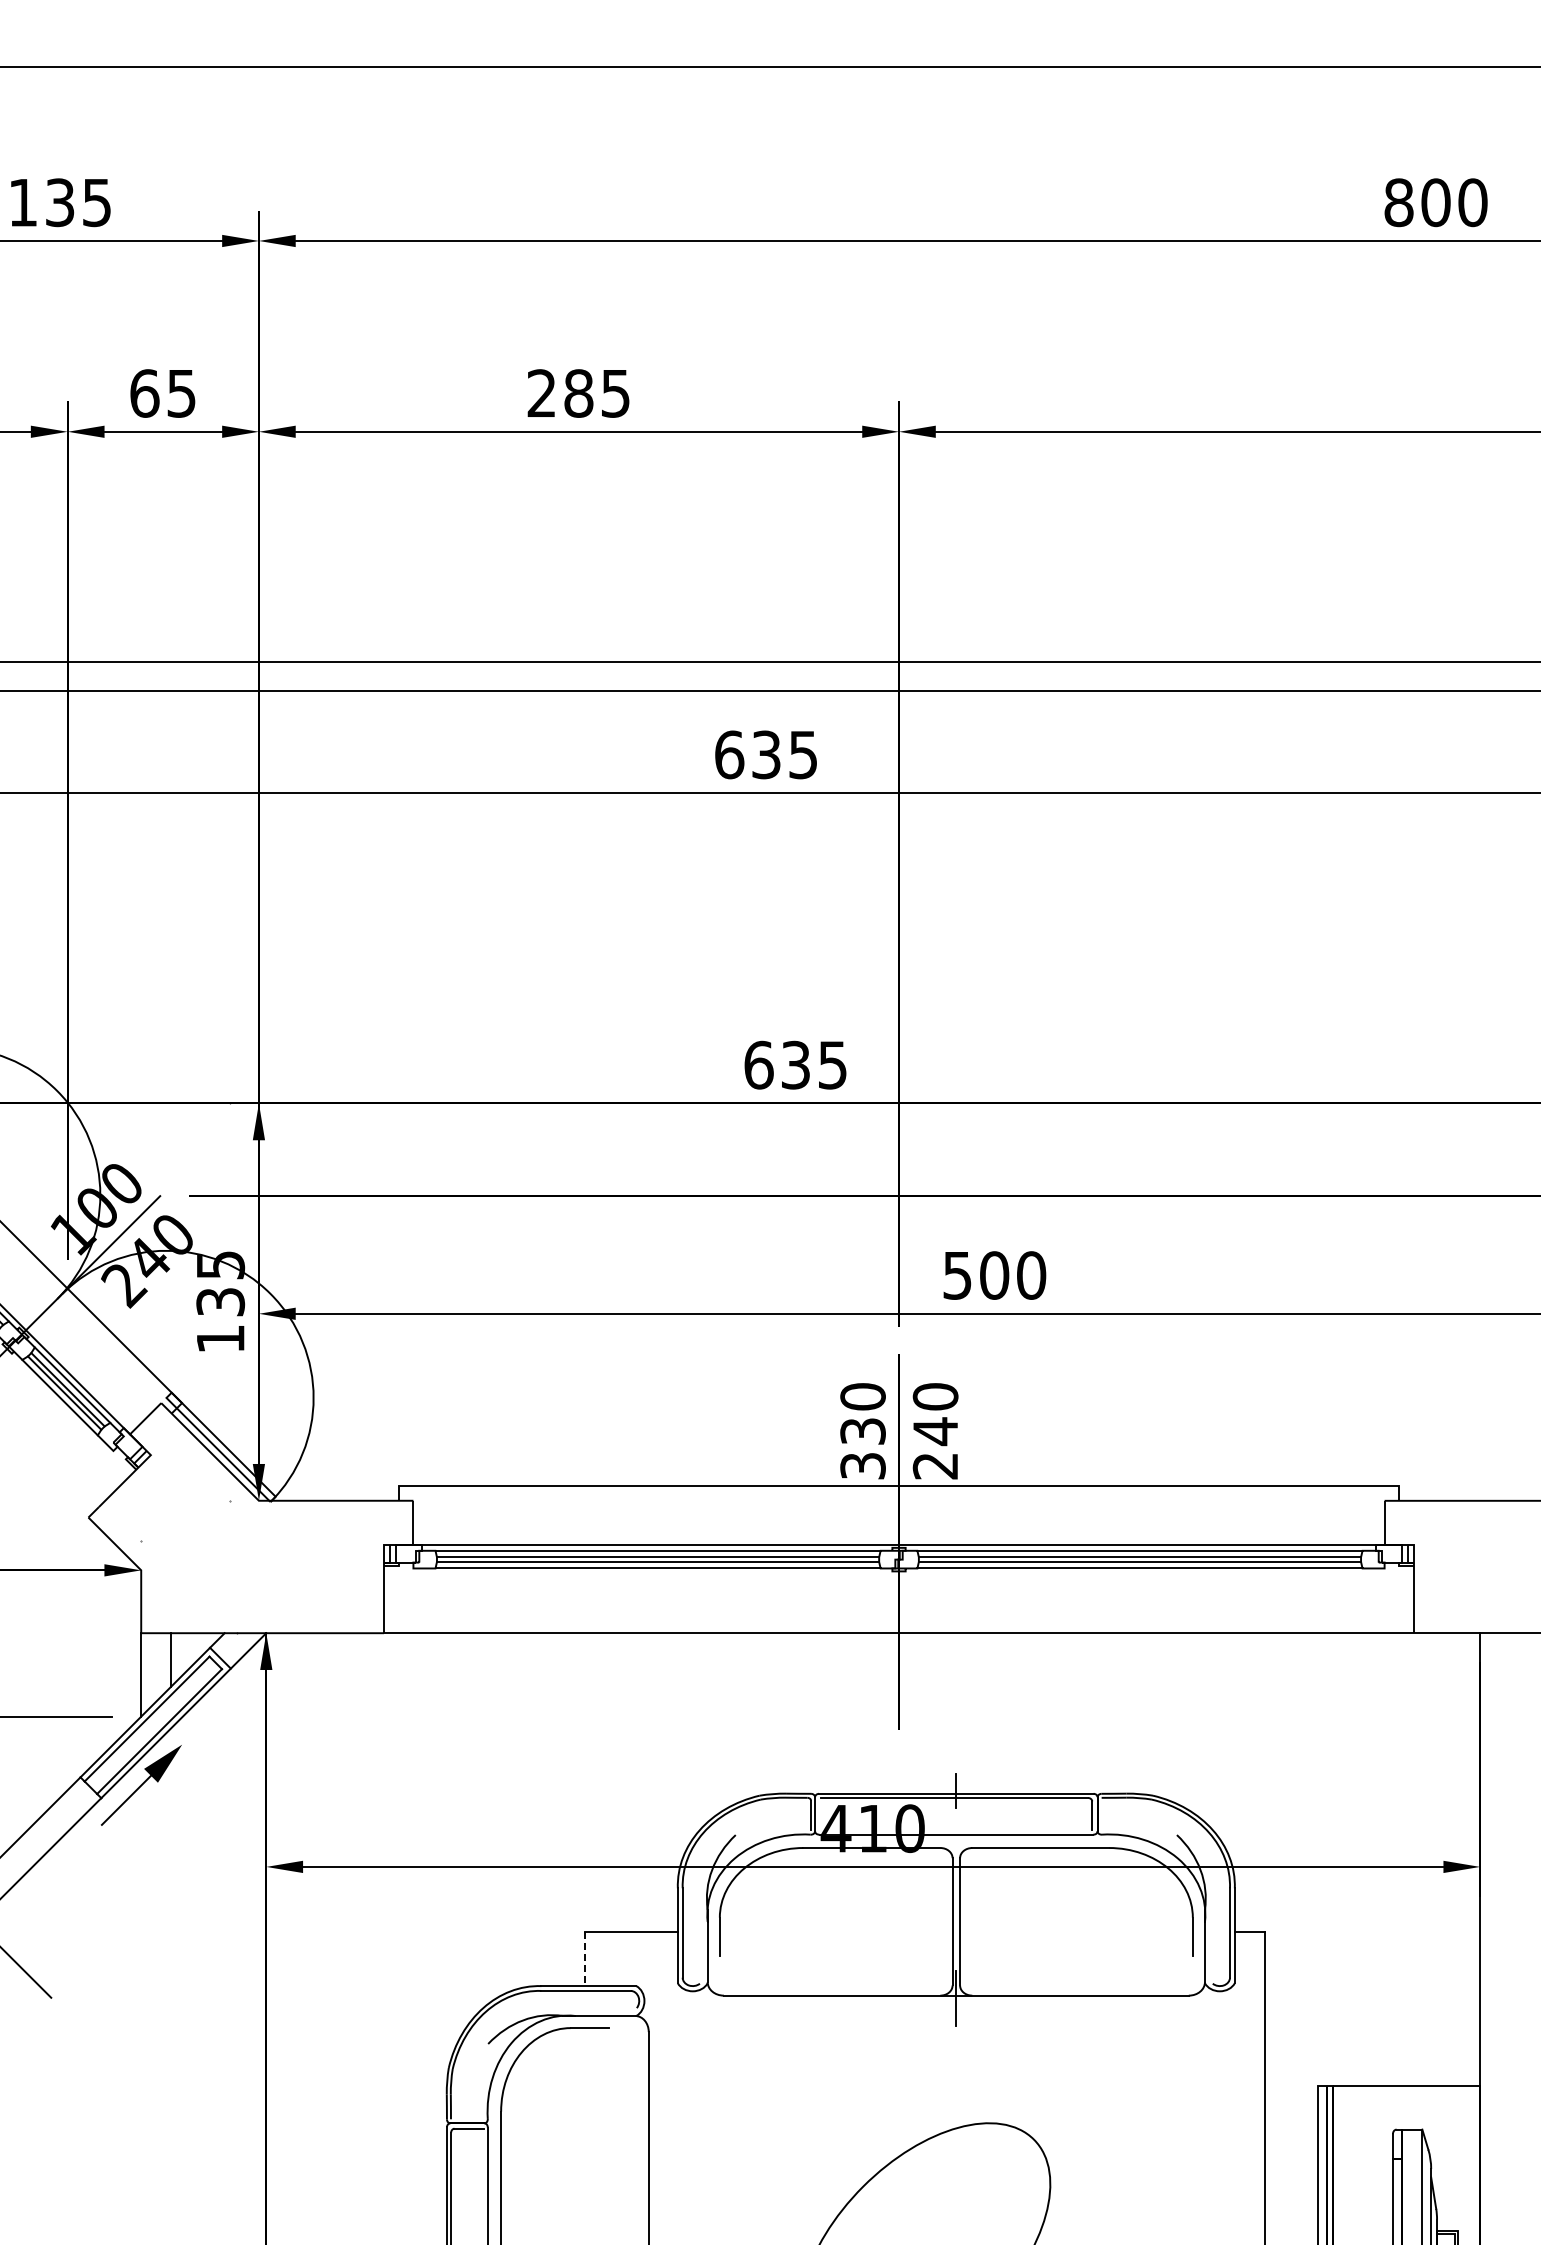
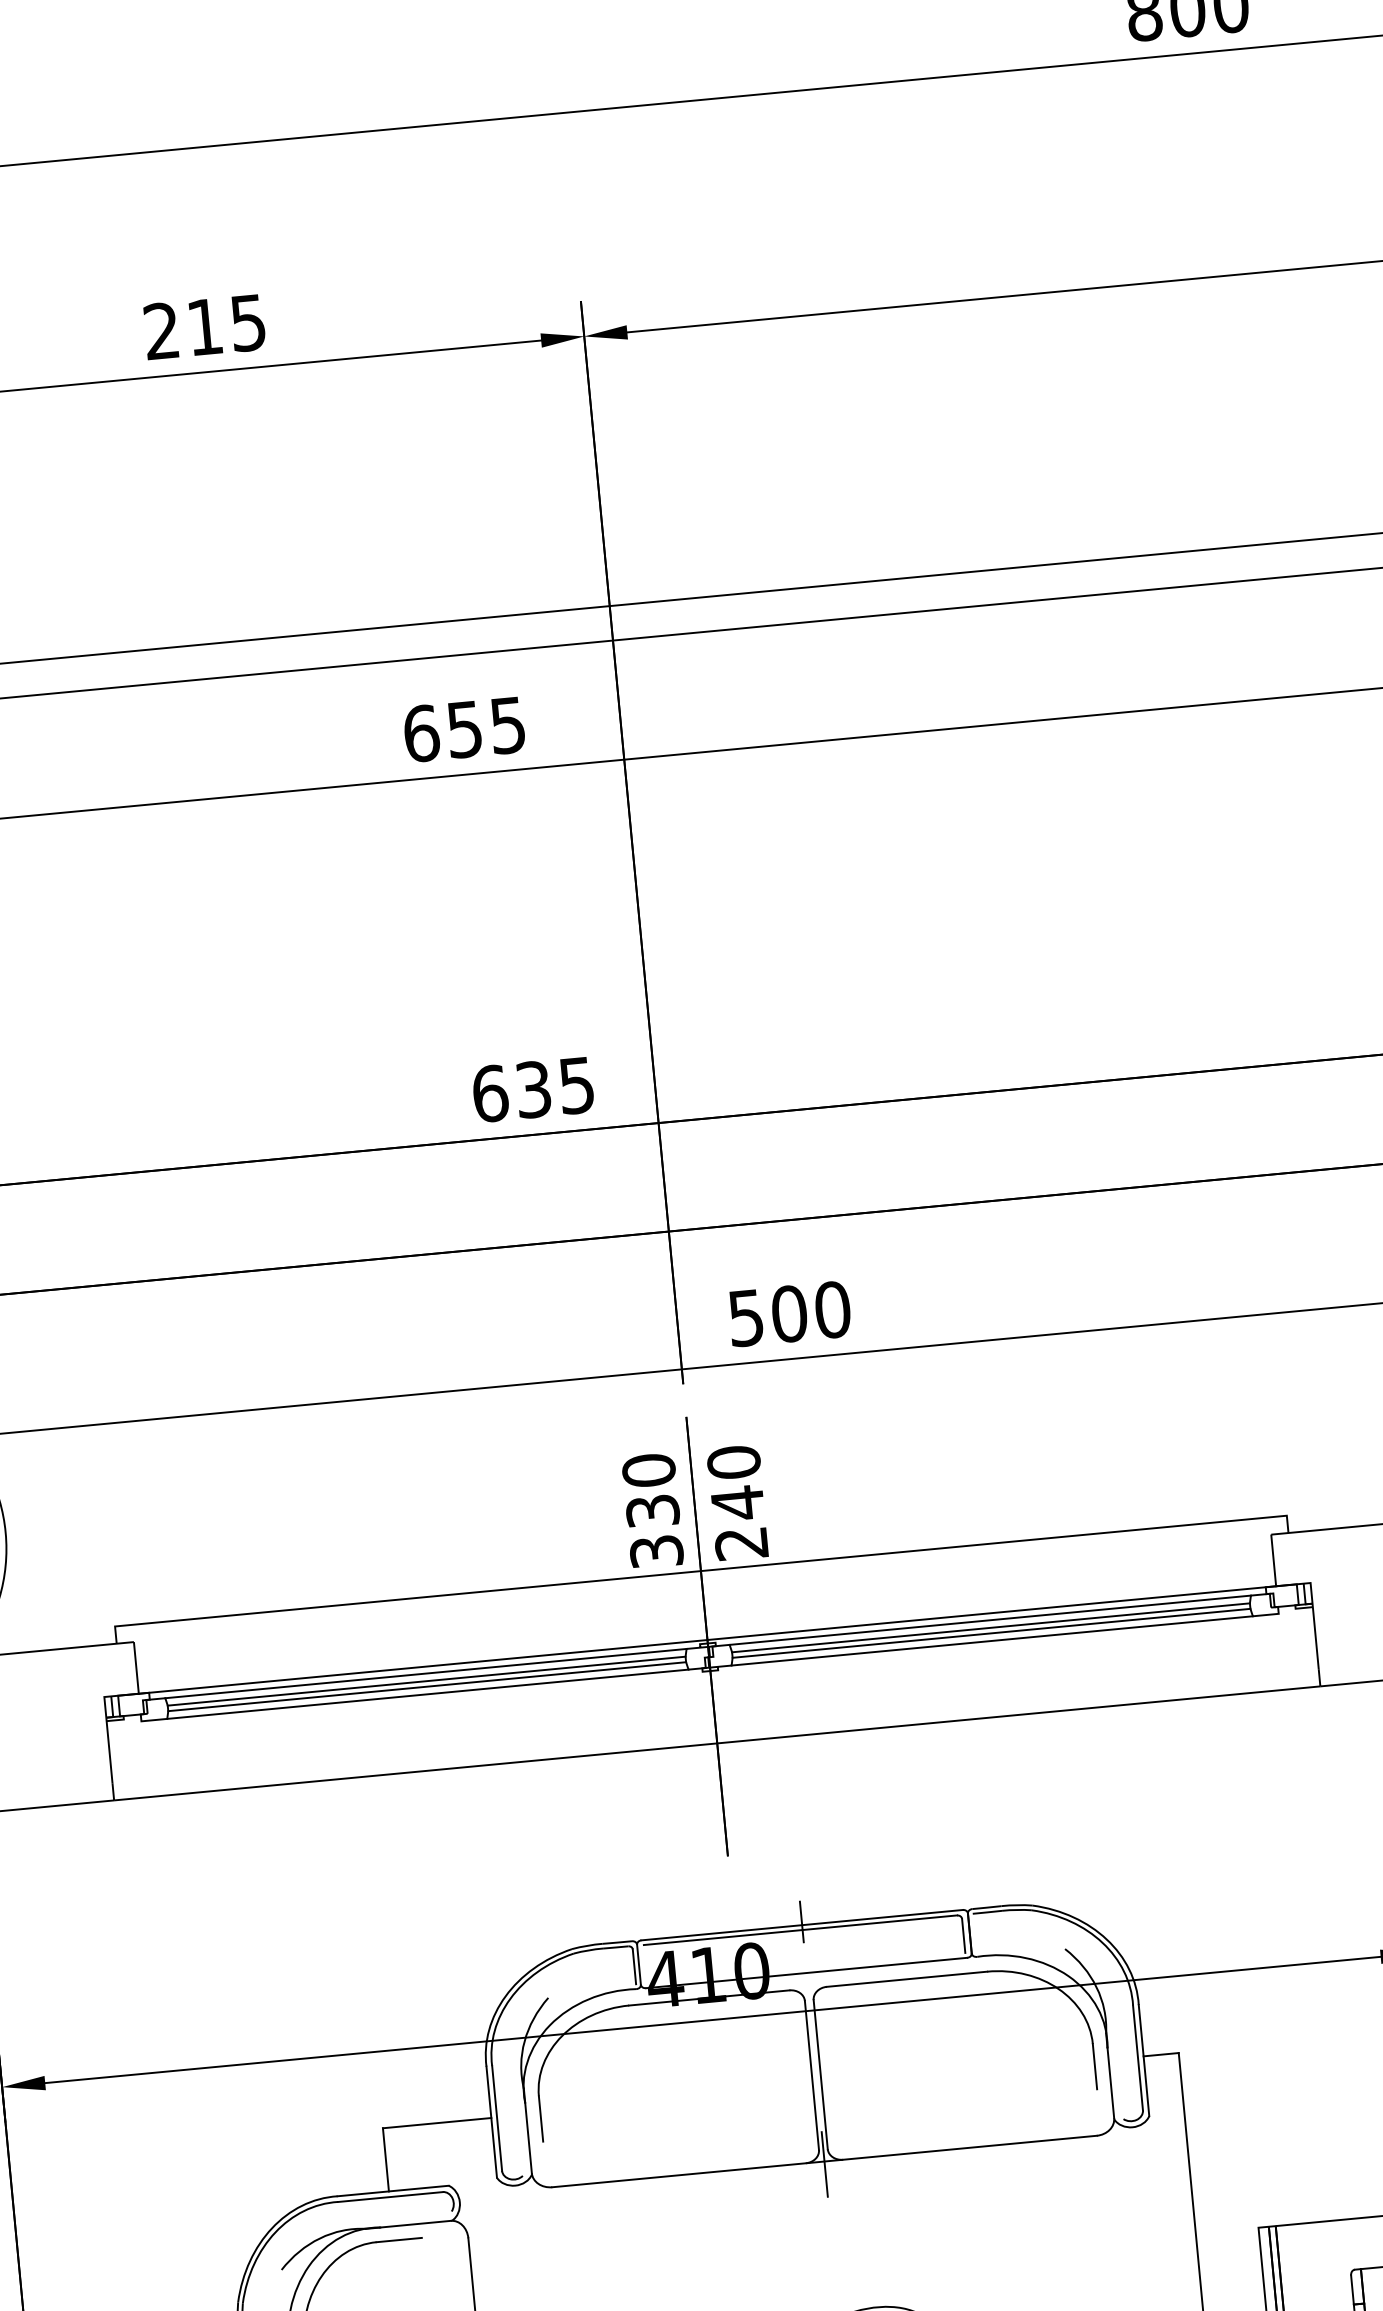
text: (578, 393) -> (204, 327), 285 -> 215
text: (766, 754) -> (464, 729), 635 -> 655
line: (585, 1959) -> (386, 2160), dashed -> solid

